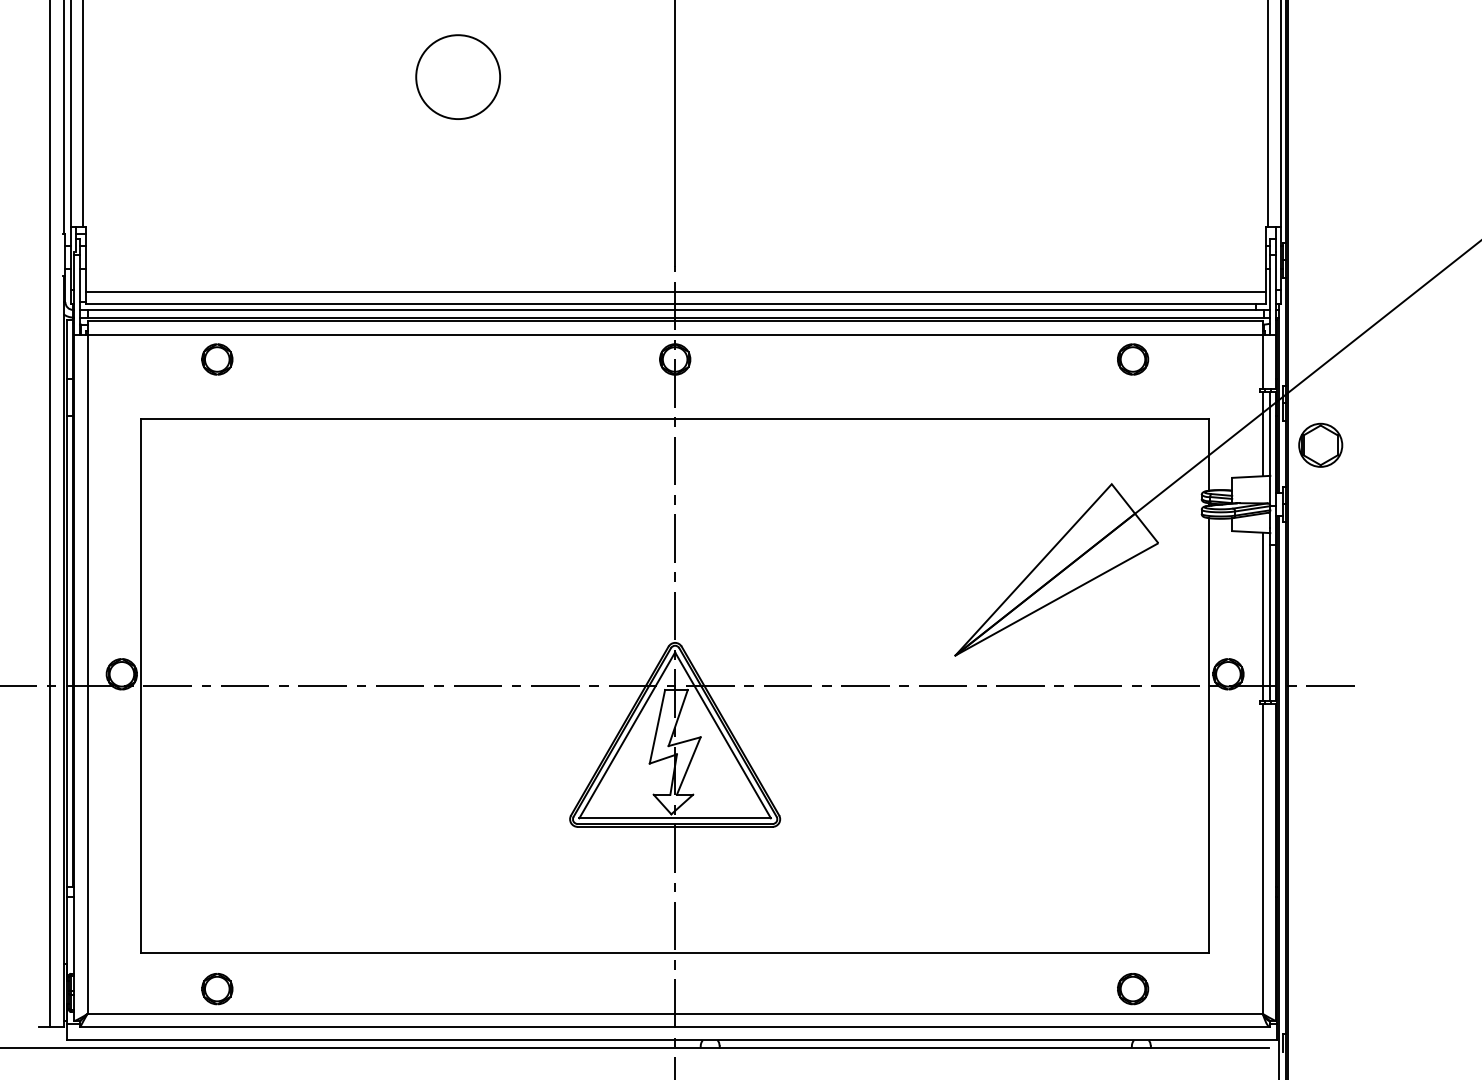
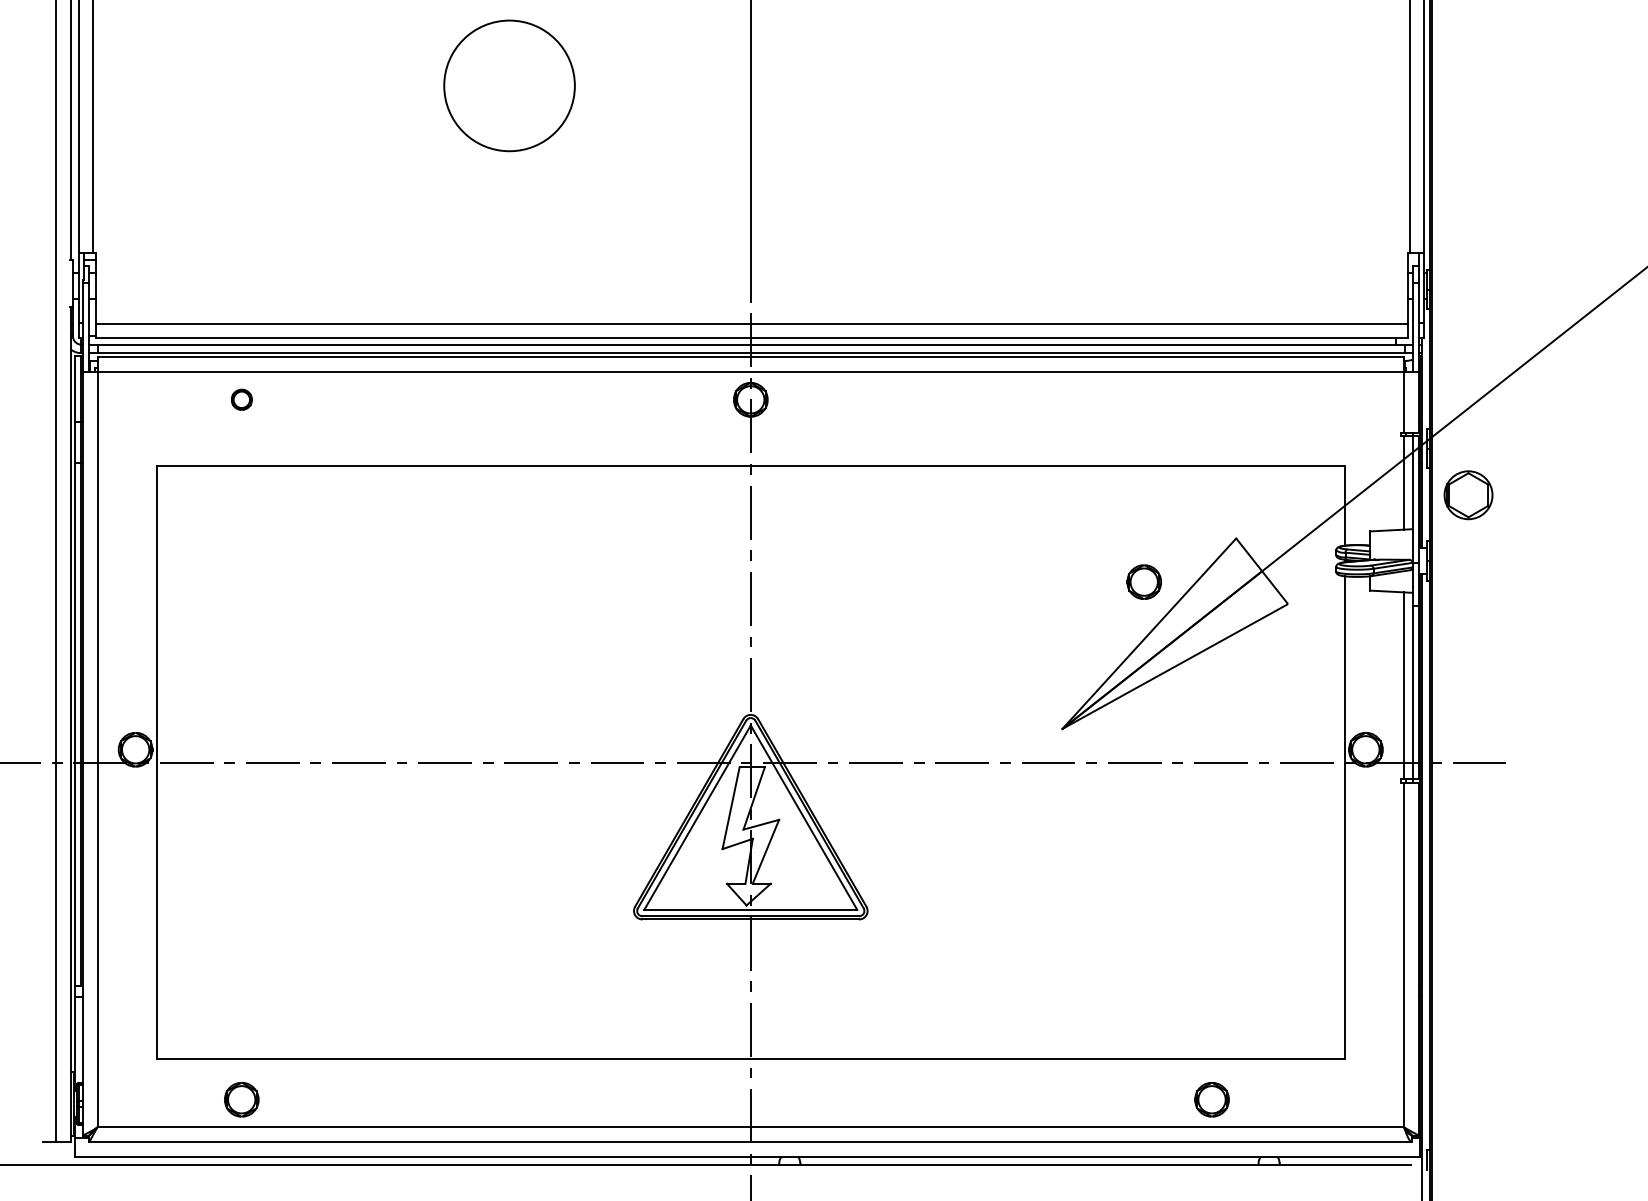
circle: (458, 77) -> (509, 86), size x1.4
part: (217, 359) -> (241, 399), size x0.6
part: (1133, 359) -> (1144, 582), moved
part: (1133, 989) -> (1212, 1100), moved

